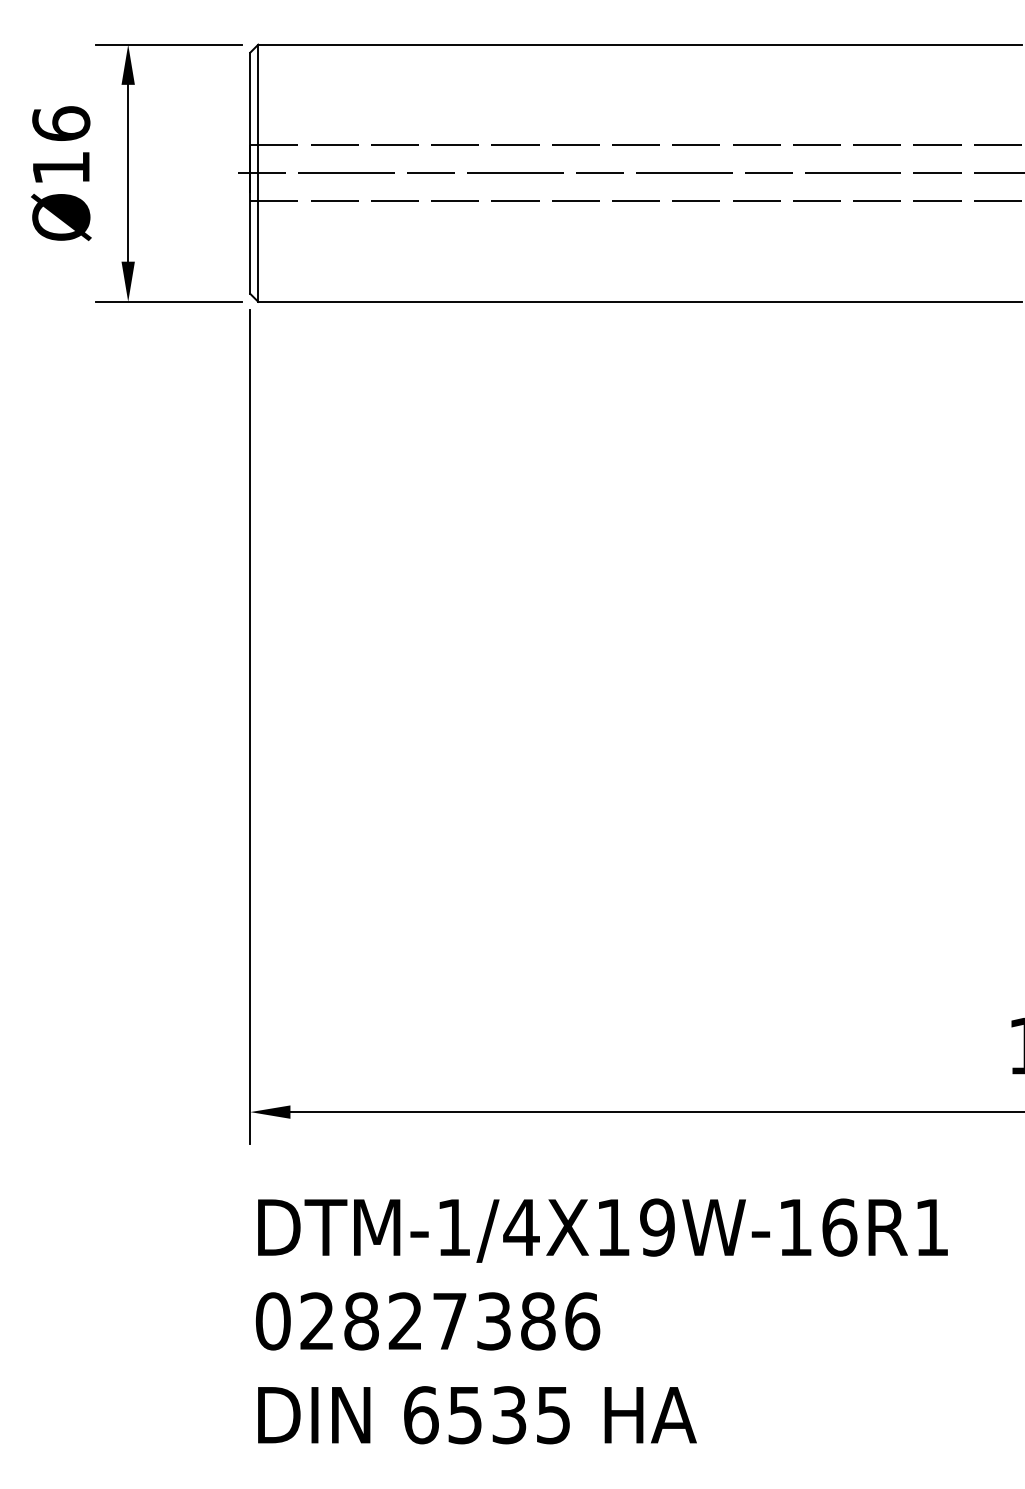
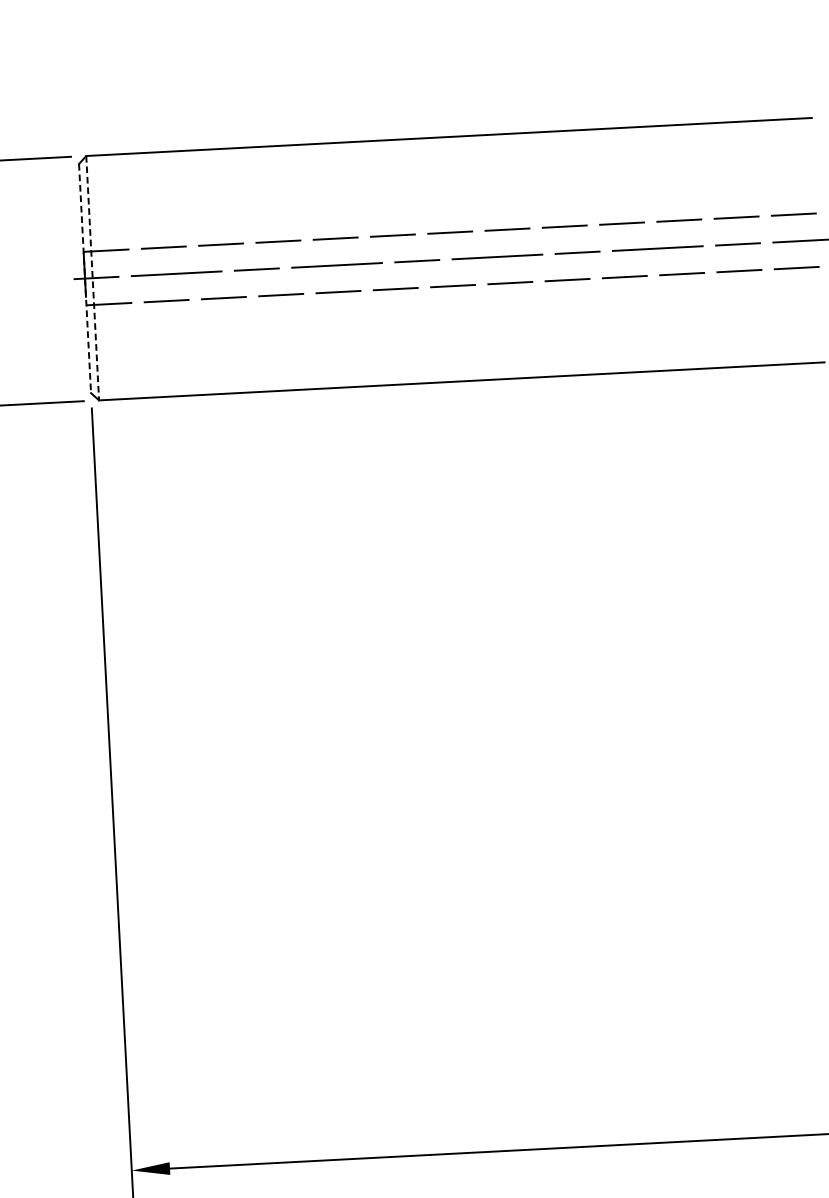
line: (250, 173) -> (85, 278), solid -> dashed
line: (258, 173) -> (92, 278), solid -> dashed

